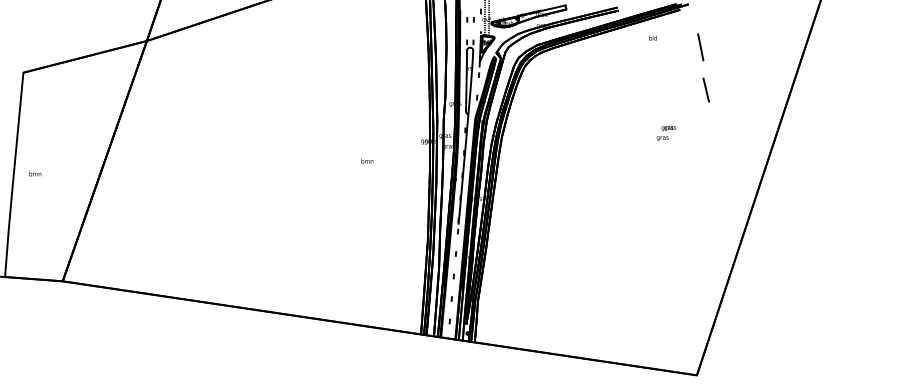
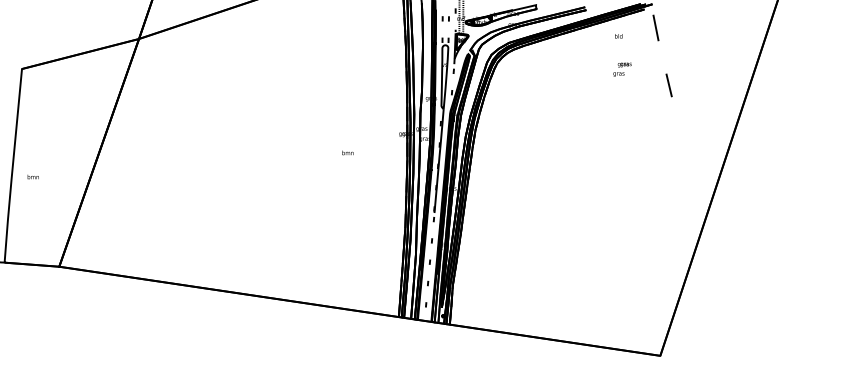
line: (700, 46) -> (655, 27), moved
text: (666, 133) -> (622, 69), moved
text: (34, 173) -> (32, 176), moved

